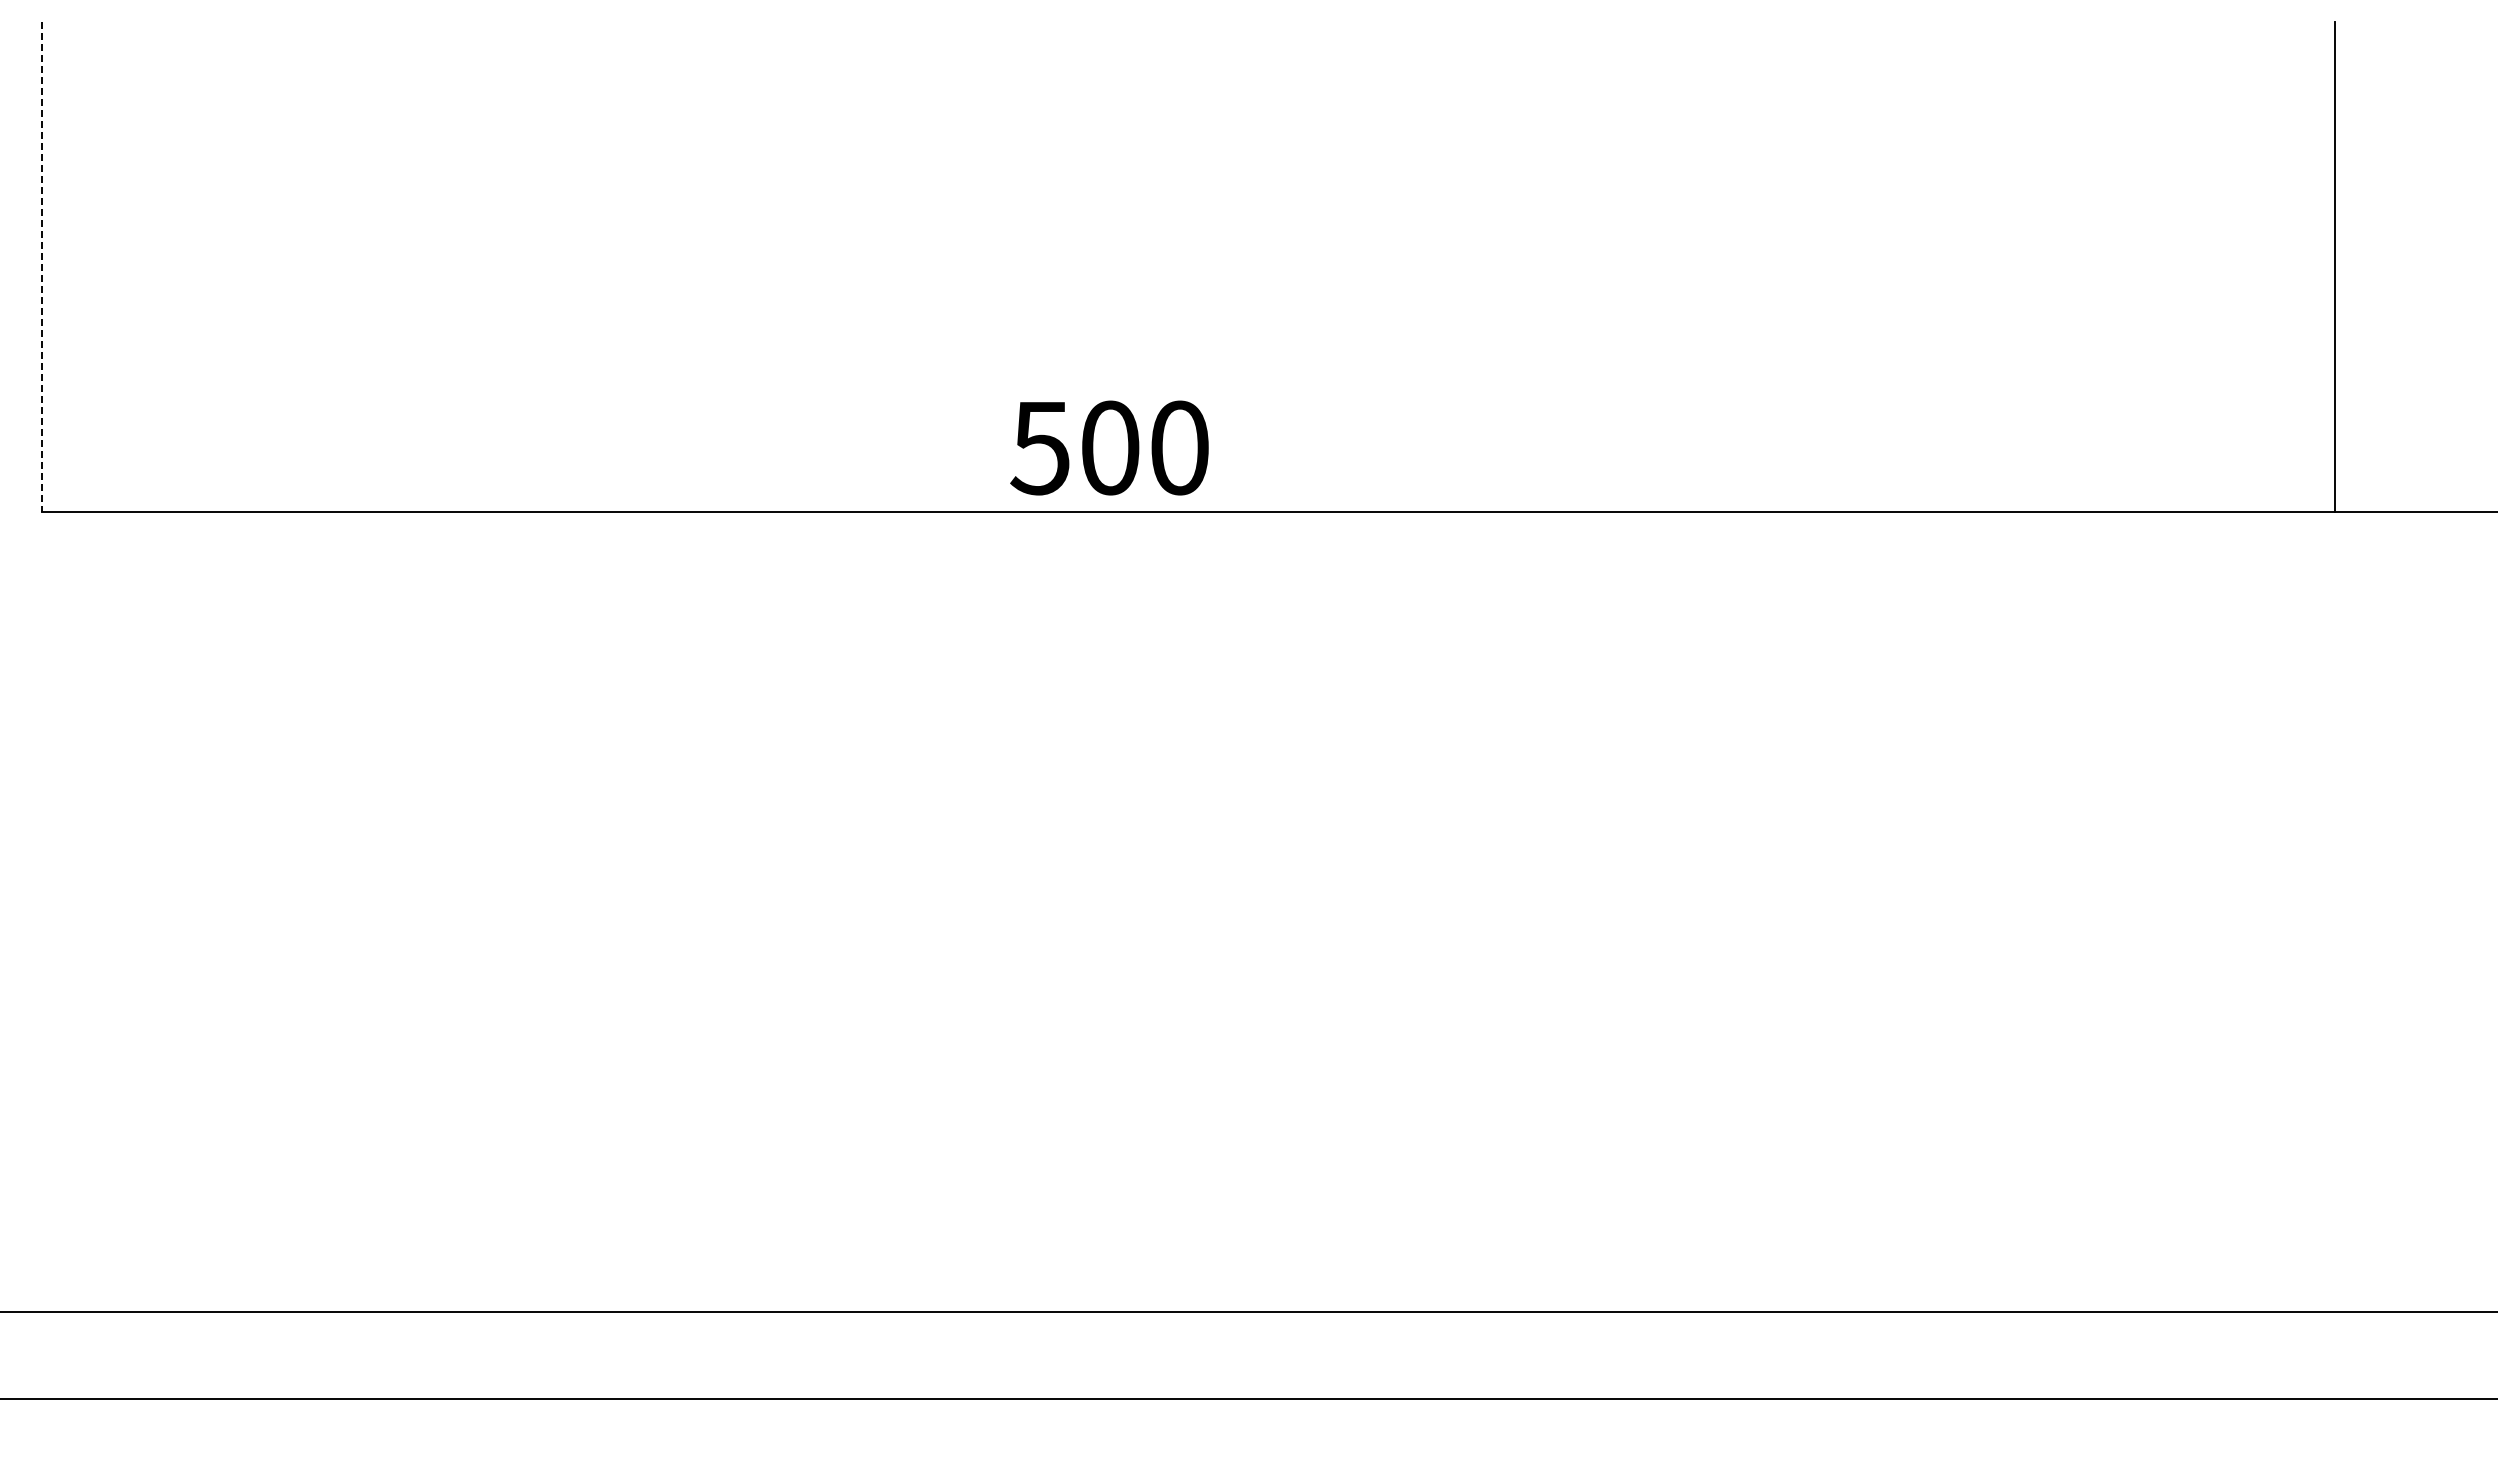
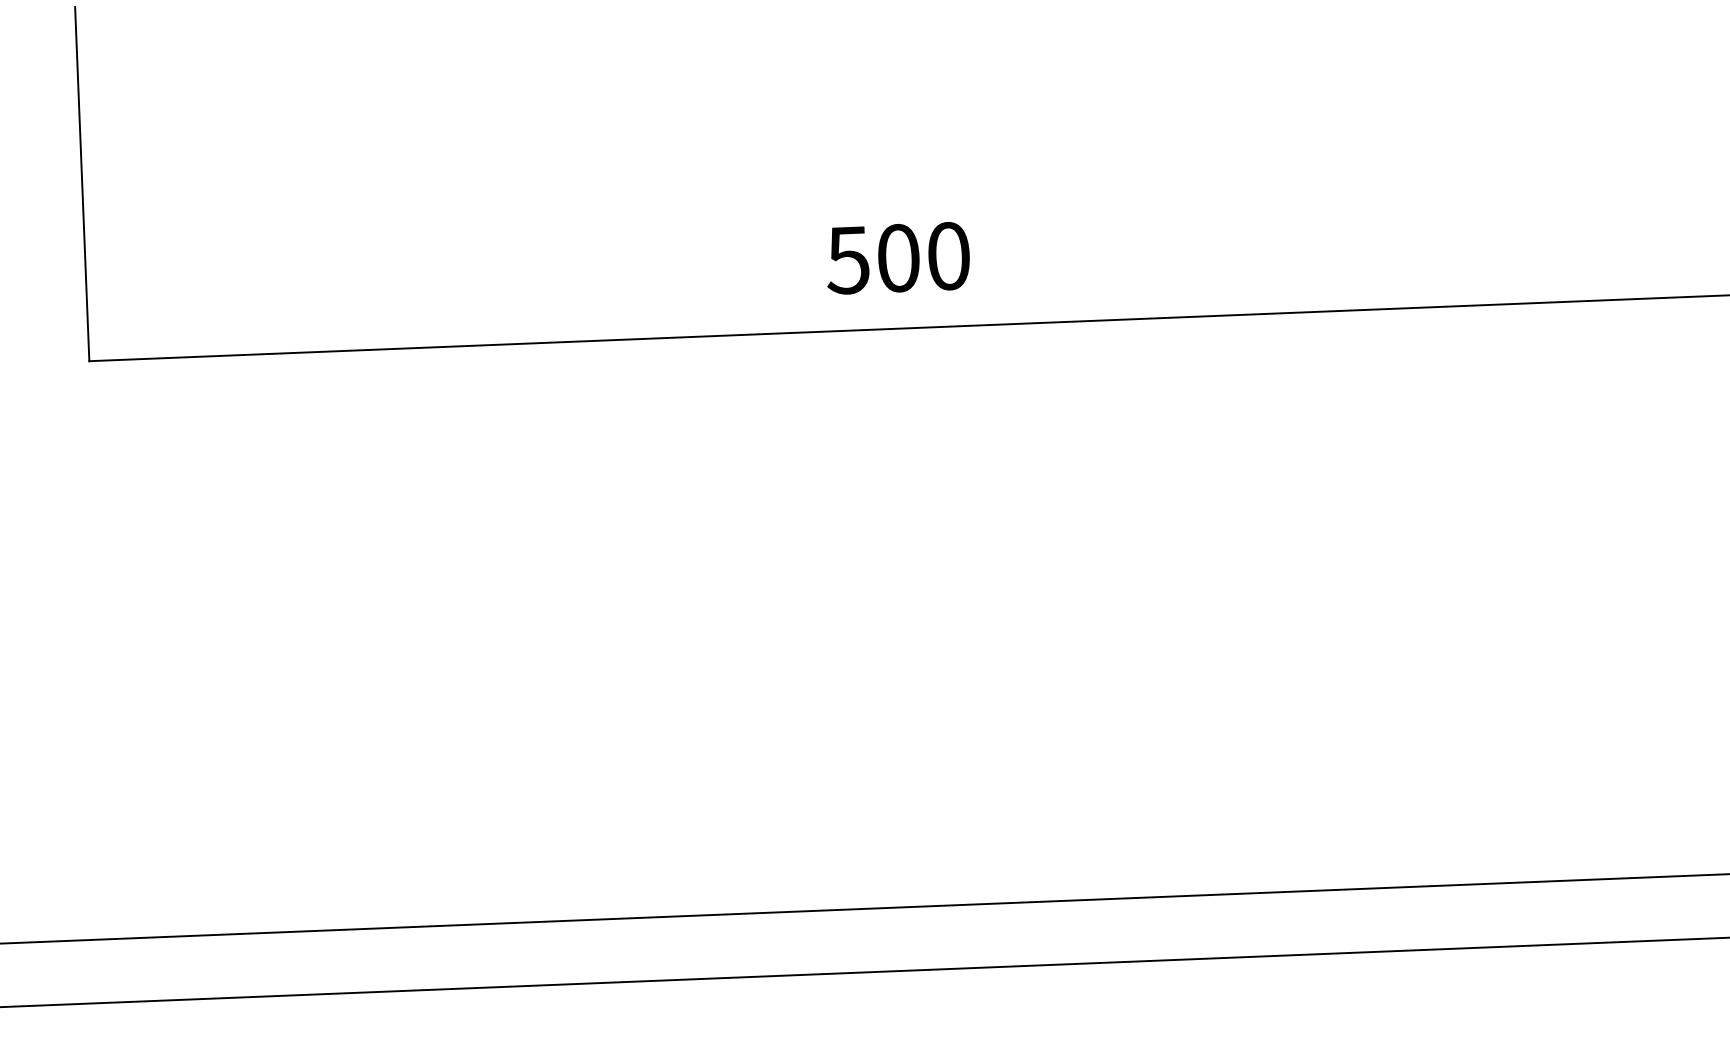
line: (41, 267) -> (81, 184), dashed -> solid
text: (1109, 447) -> (898, 257), moved

